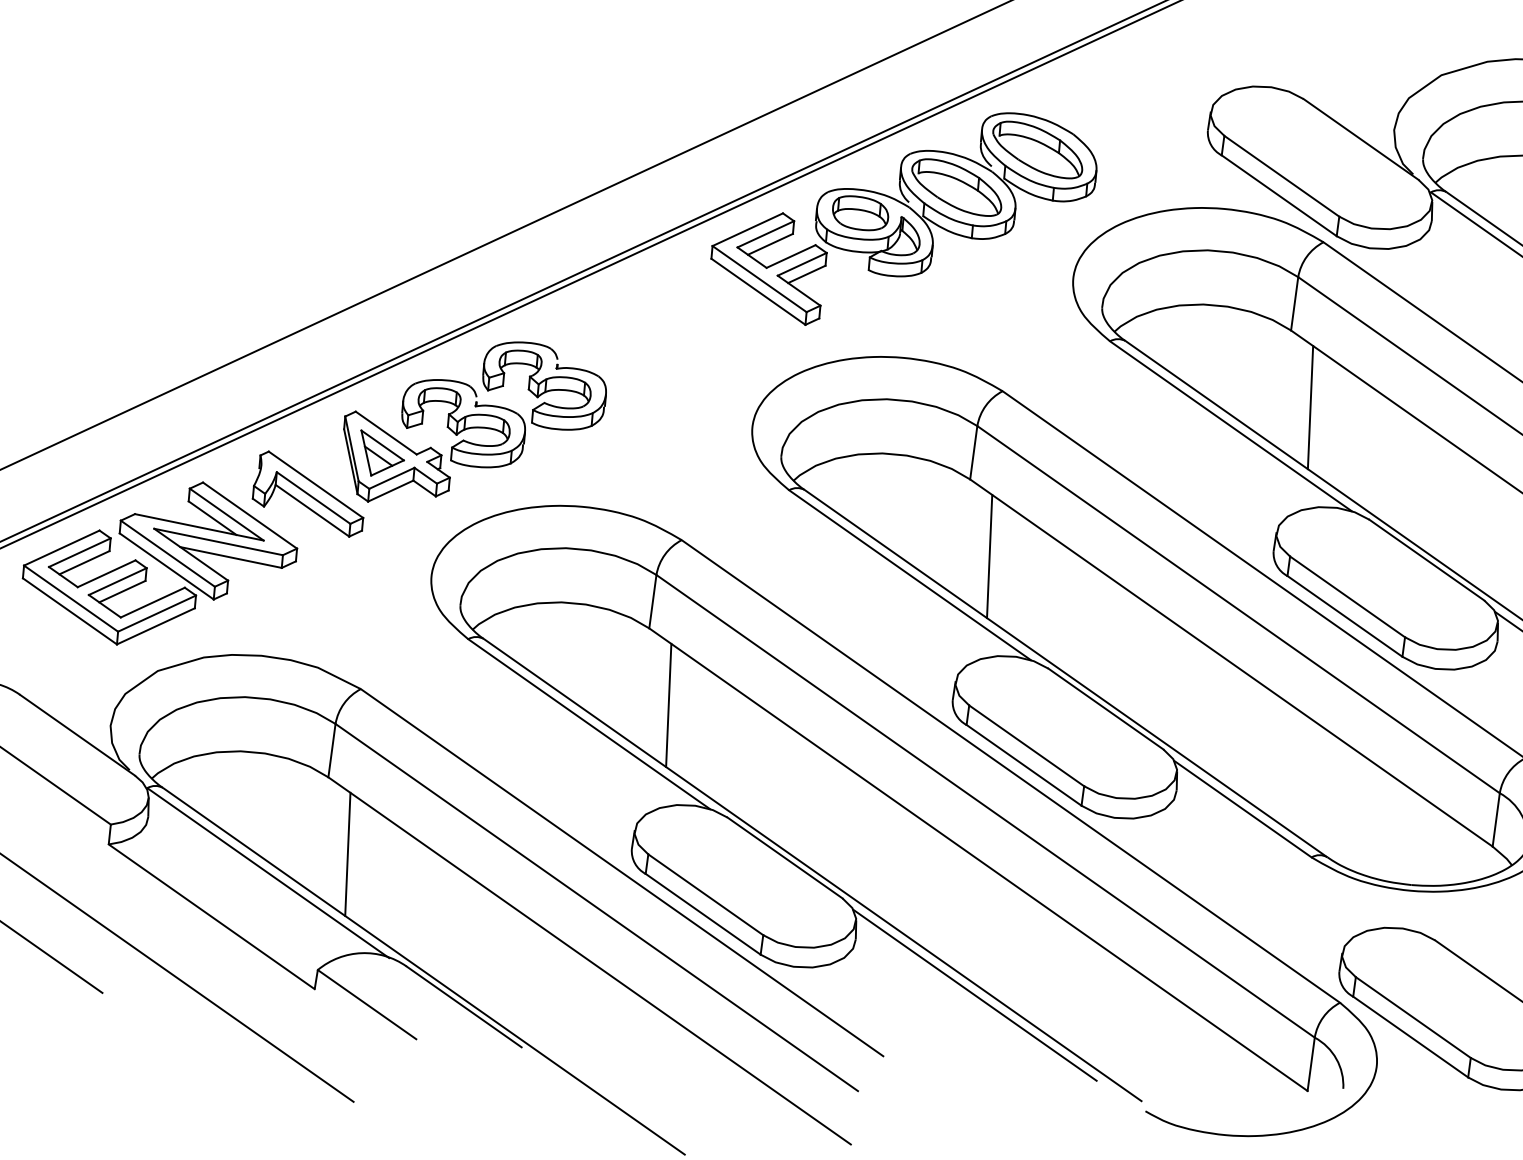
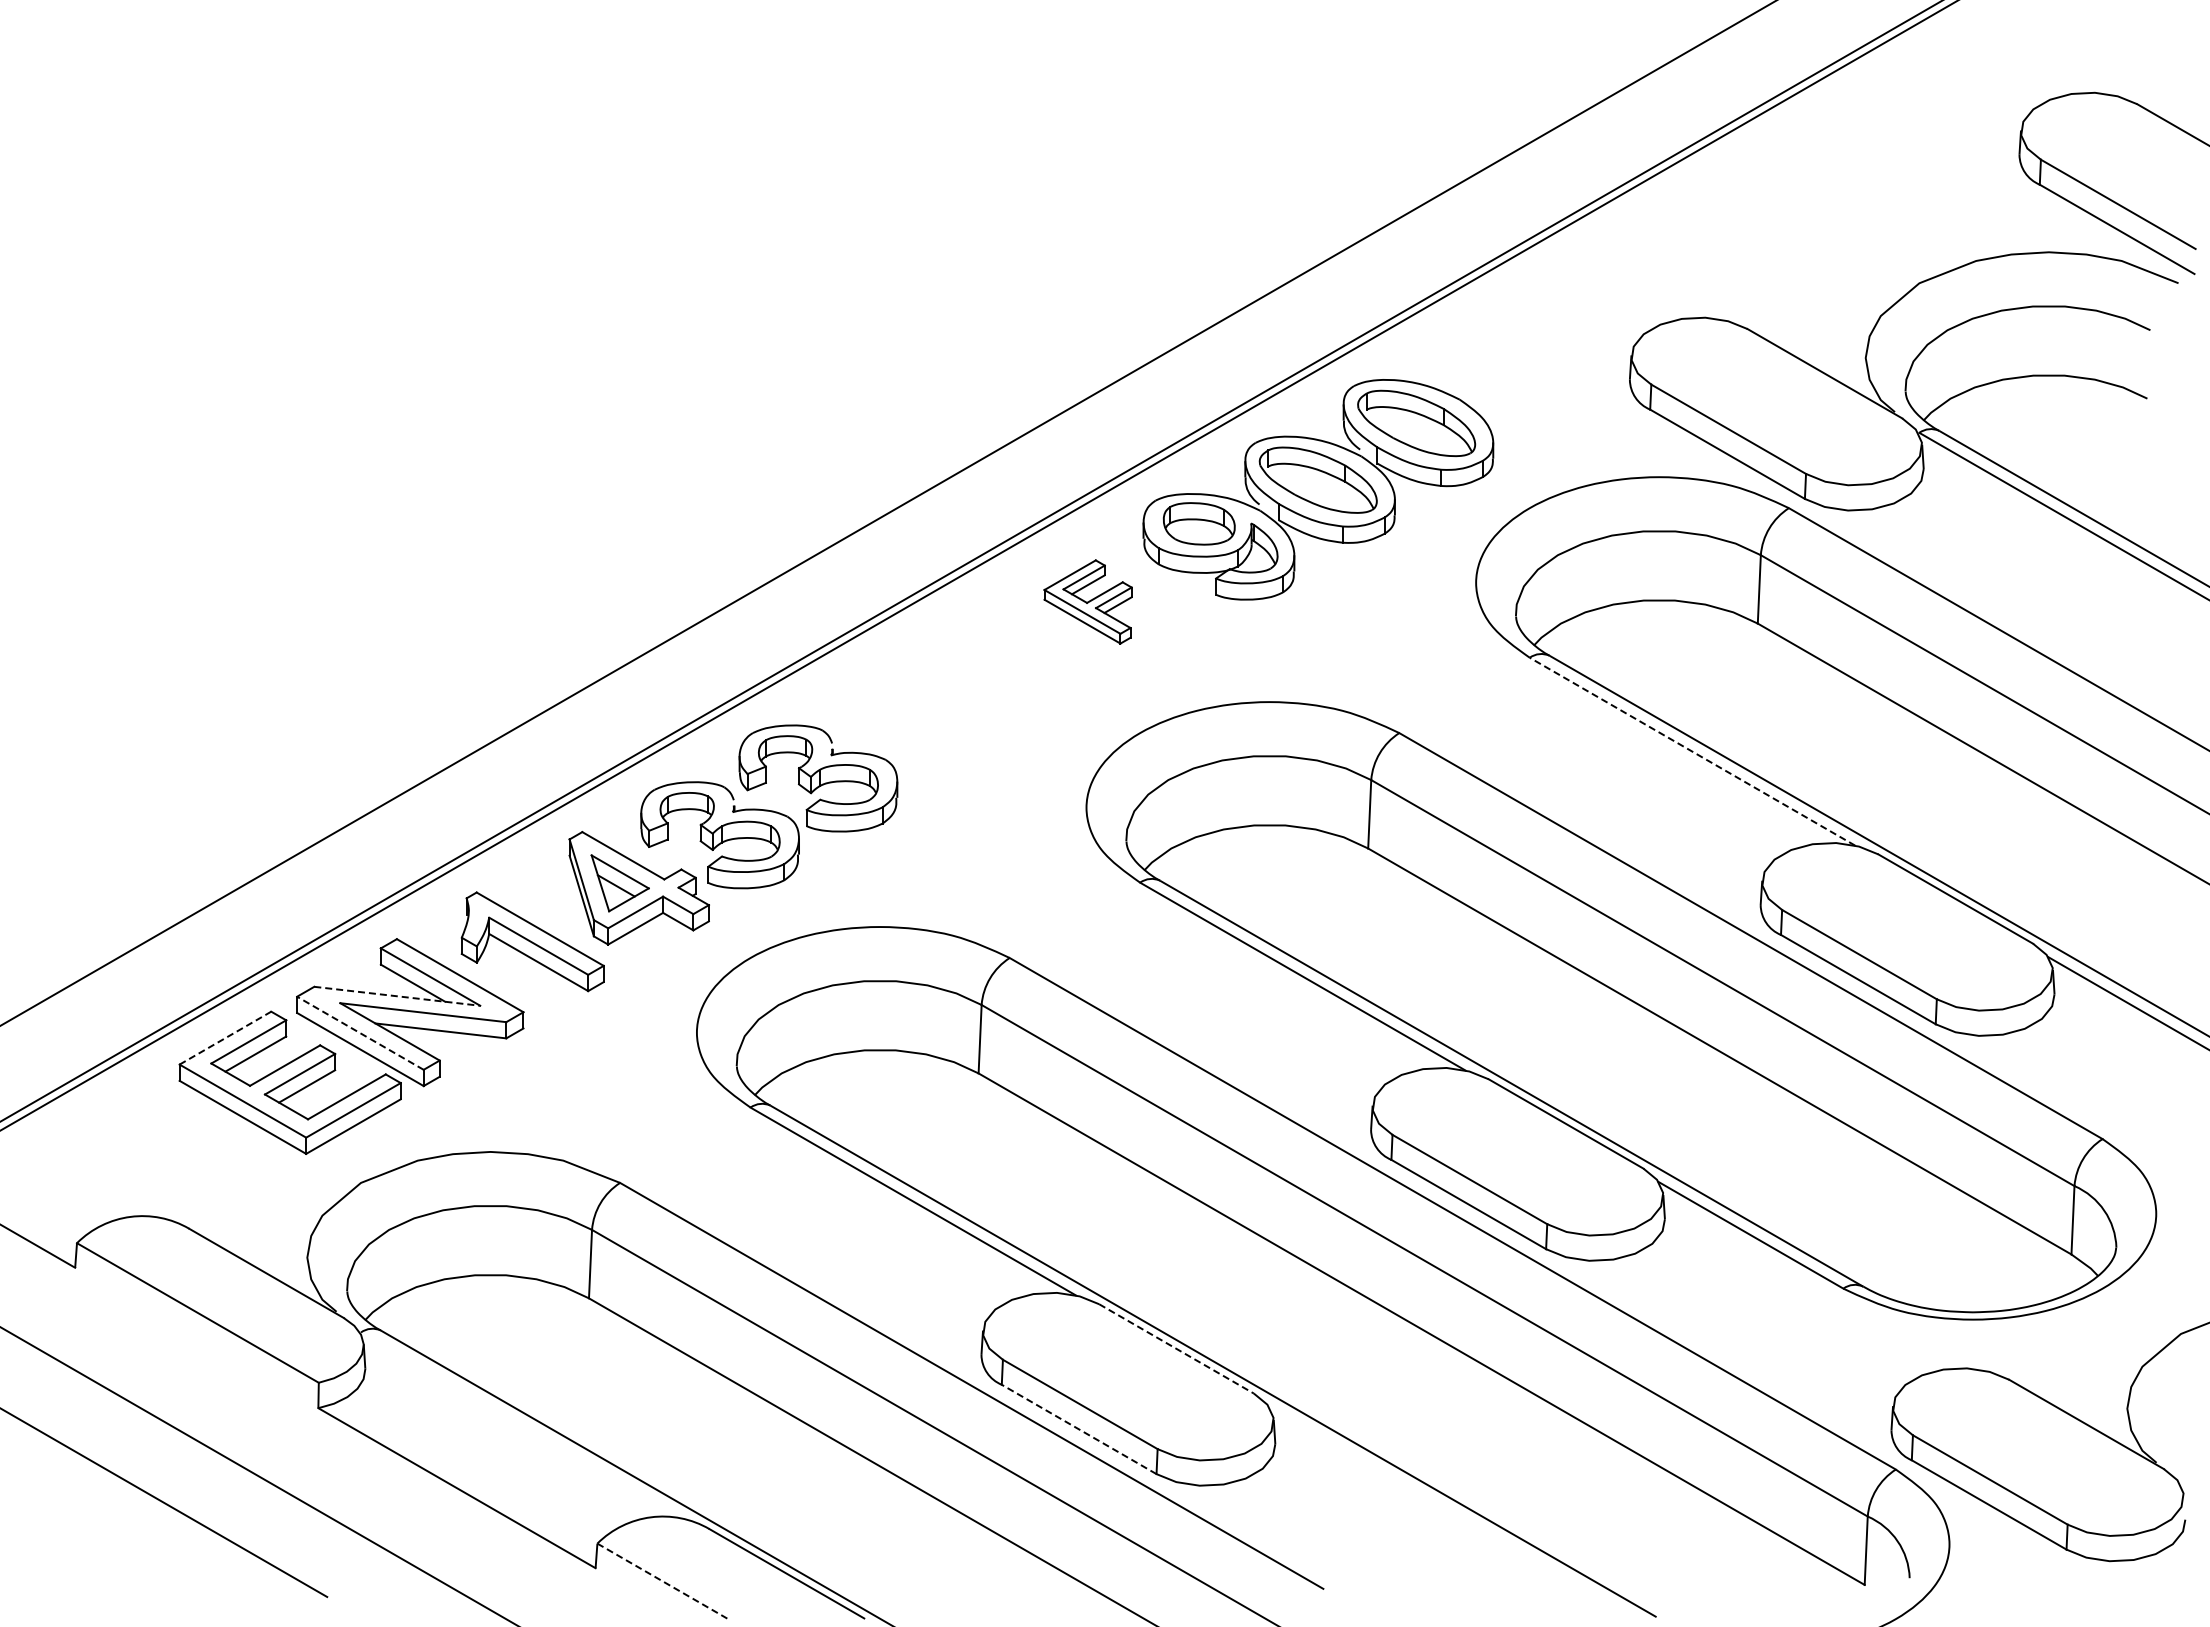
part: (767, 266) -> (1087, 601), size x0.6
line: (1310, 407) -> (1790, 718), removed
line: (1230, 426) -> (1692, 751), solid -> dashed
line: (199, 527) -> (397, 996), solid -> dashed
line: (61, 548) -> (225, 1038), solid -> dashed
line: (167, 553) -> (359, 1033), solid -> dashed
line: (989, 556) -> (1401, 943), removed
line: (668, 705) -> (1011, 1168), removed
line: (347, 854) -> (622, 1393), removed
line: (785, 858) -> (1176, 1349), solid -> dashed
line: (268, 873) -> (523, 1426), removed
line: (702, 914) -> (1078, 1429), solid -> dashed
line: (974, 994) -> (1432, 1500), removed
line: (366, 1004) -> (663, 1581), solid -> dashed

